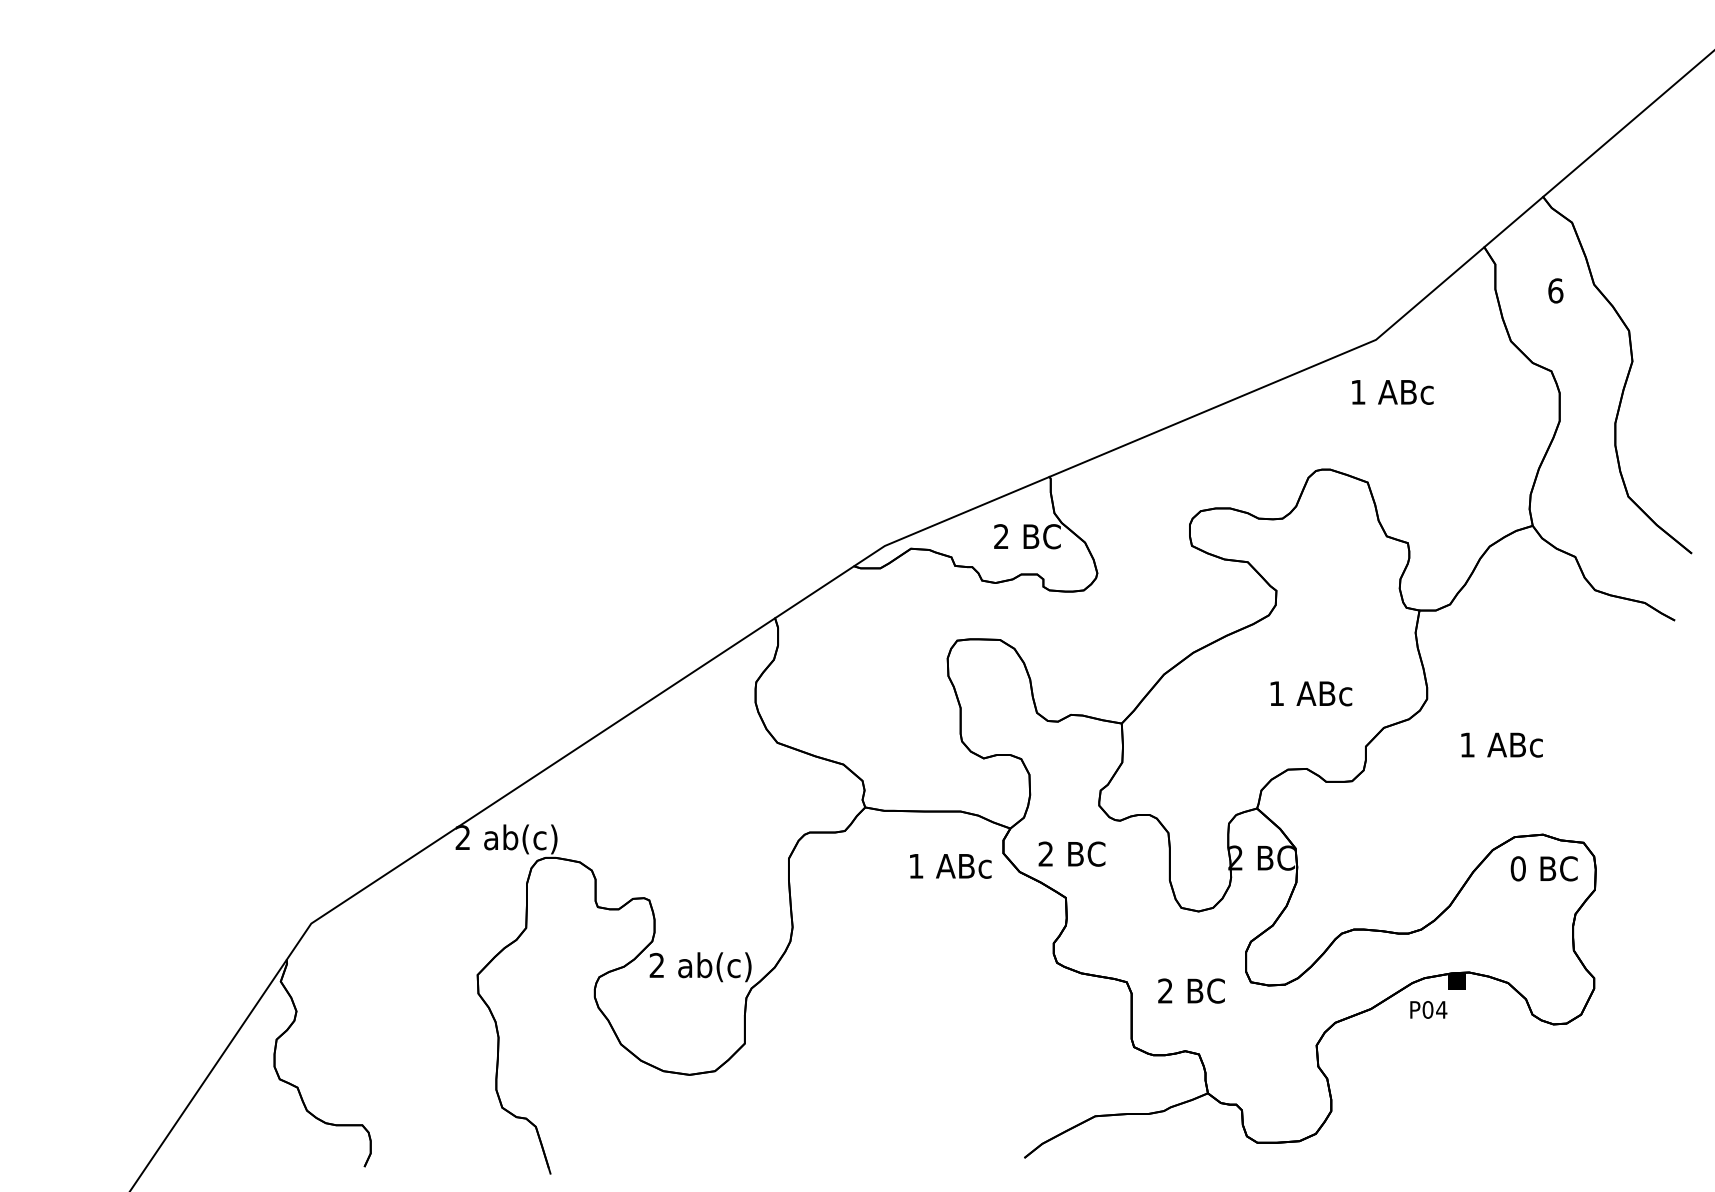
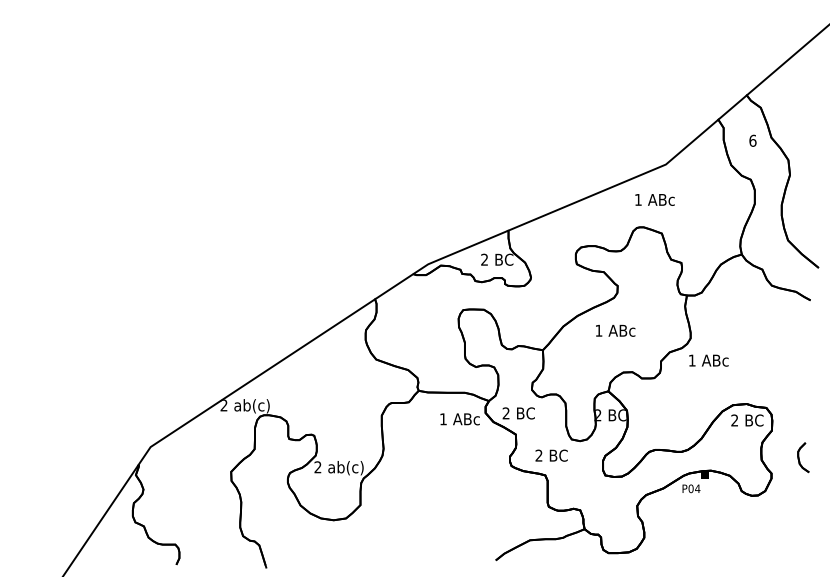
text: (1391, 391) -> (654, 199), moved
text: (1311, 693) -> (615, 330), moved
text: (1501, 744) -> (708, 360), moved
text: (1517, 868) -> (734, 420), 0 -> 2
part: (1660, 945) -> (803, 457), added
text: (1191, 990) -> (551, 455), moved

